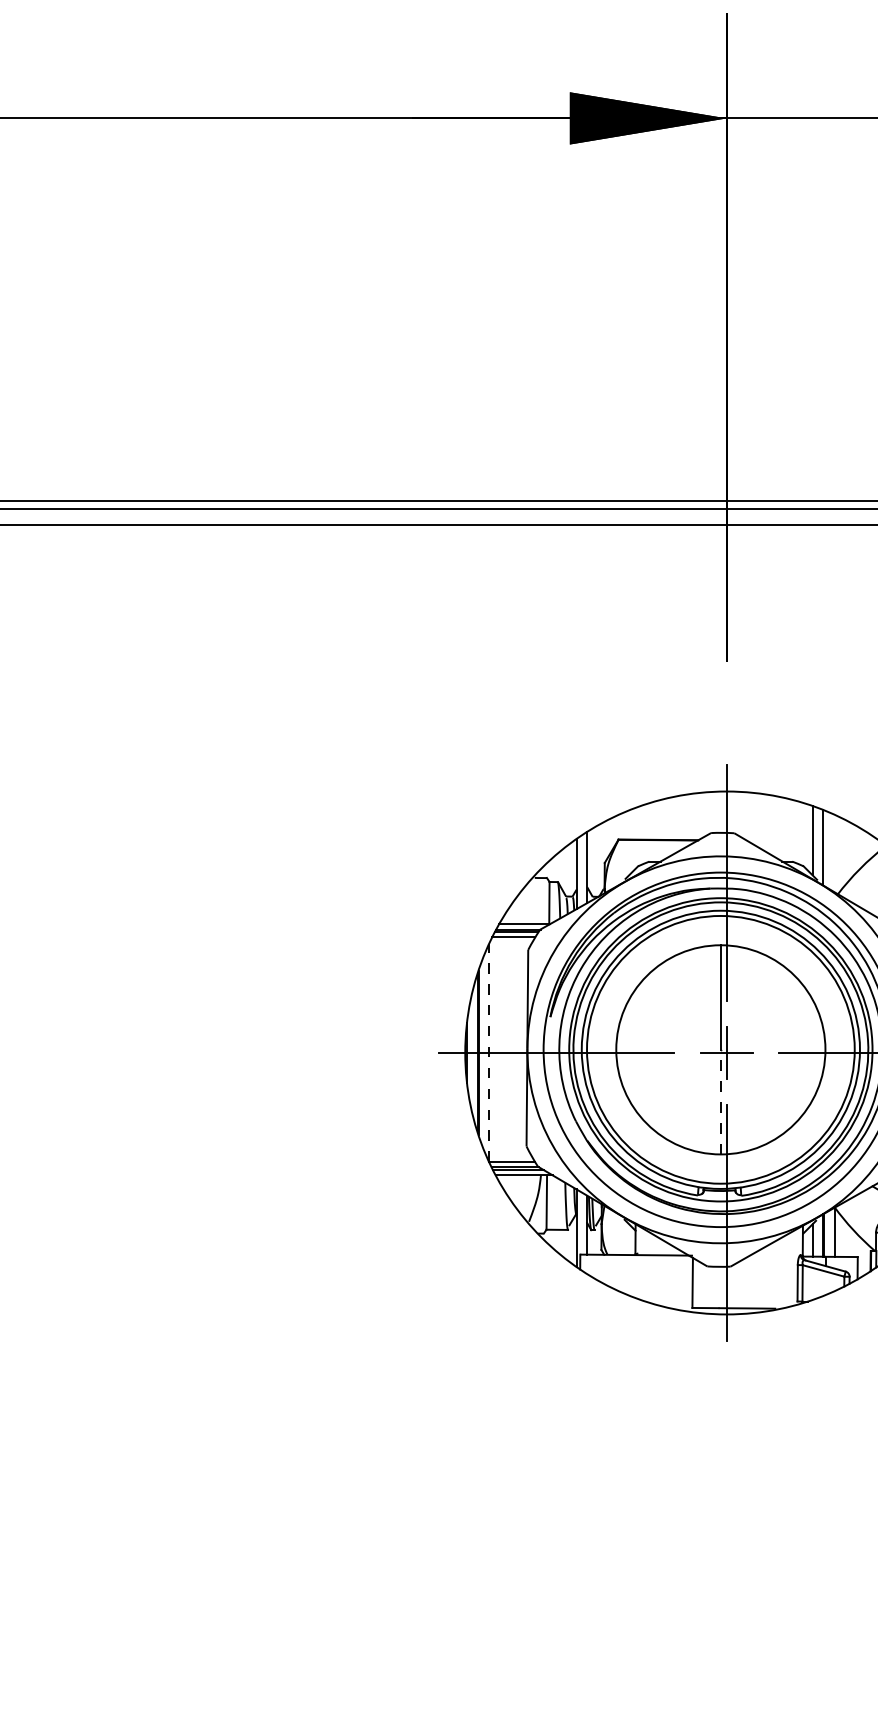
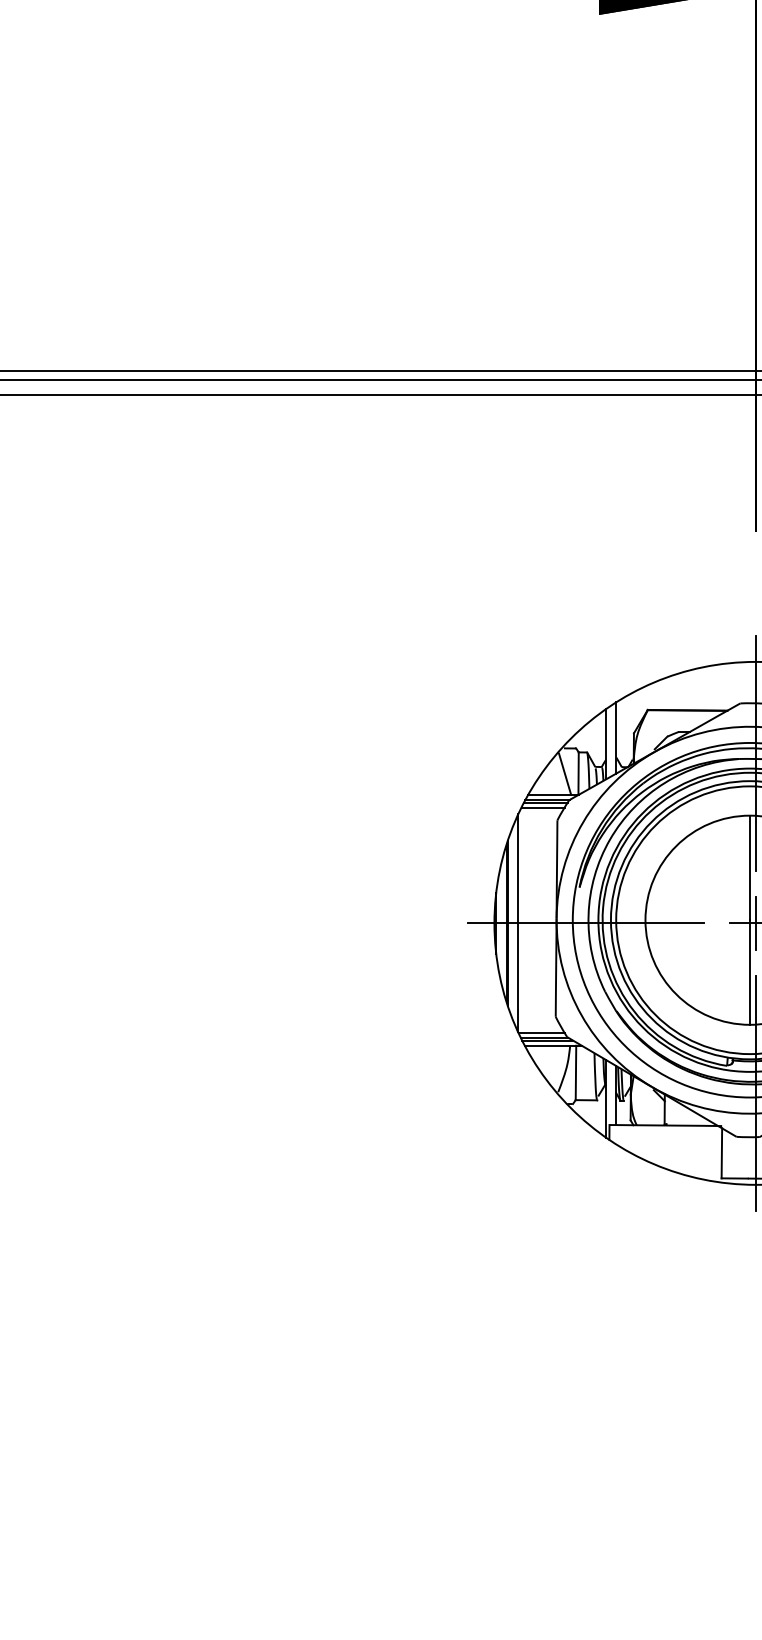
line: (535, 903) -> (564, 773), added
line: (489, 1052) -> (518, 922), dashed -> solid
line: (720, 1101) -> (749, 971), dashed -> solid

